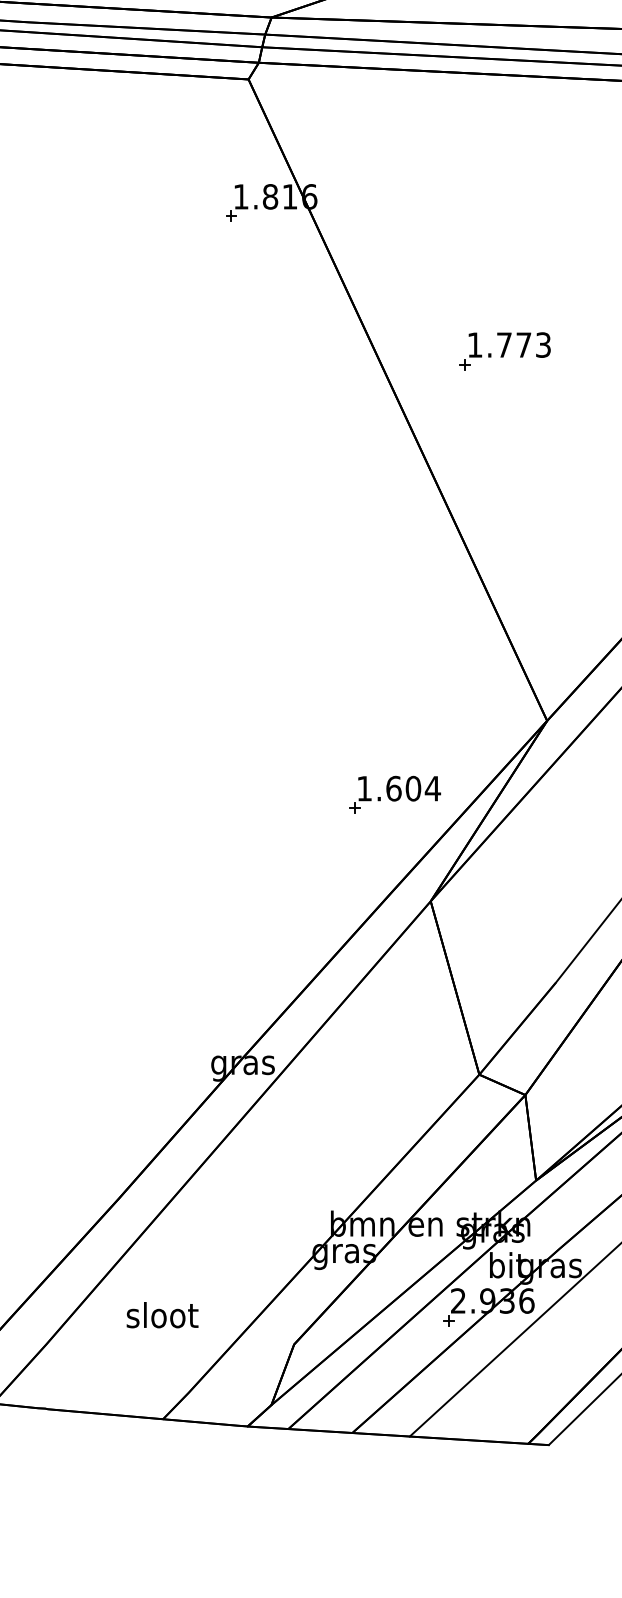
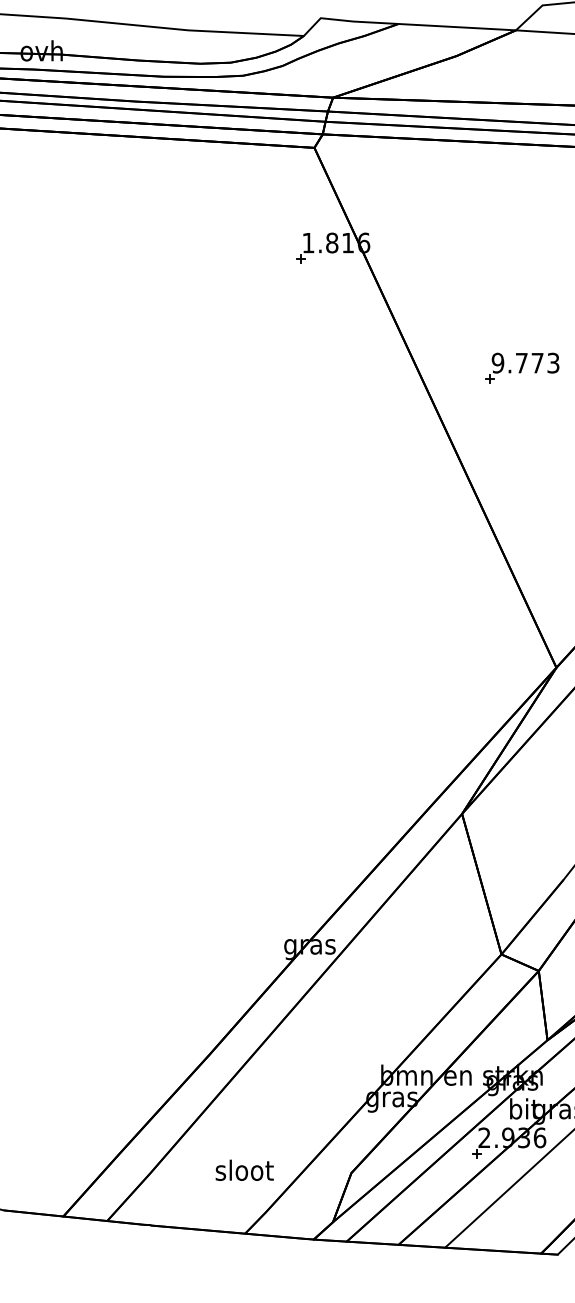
text: (474, 344) -> (497, 362), 1.773 -> 9.773
part: (395, 794) -> (433, 727), removed
text: (162, 1314) -> (244, 1169), moved

